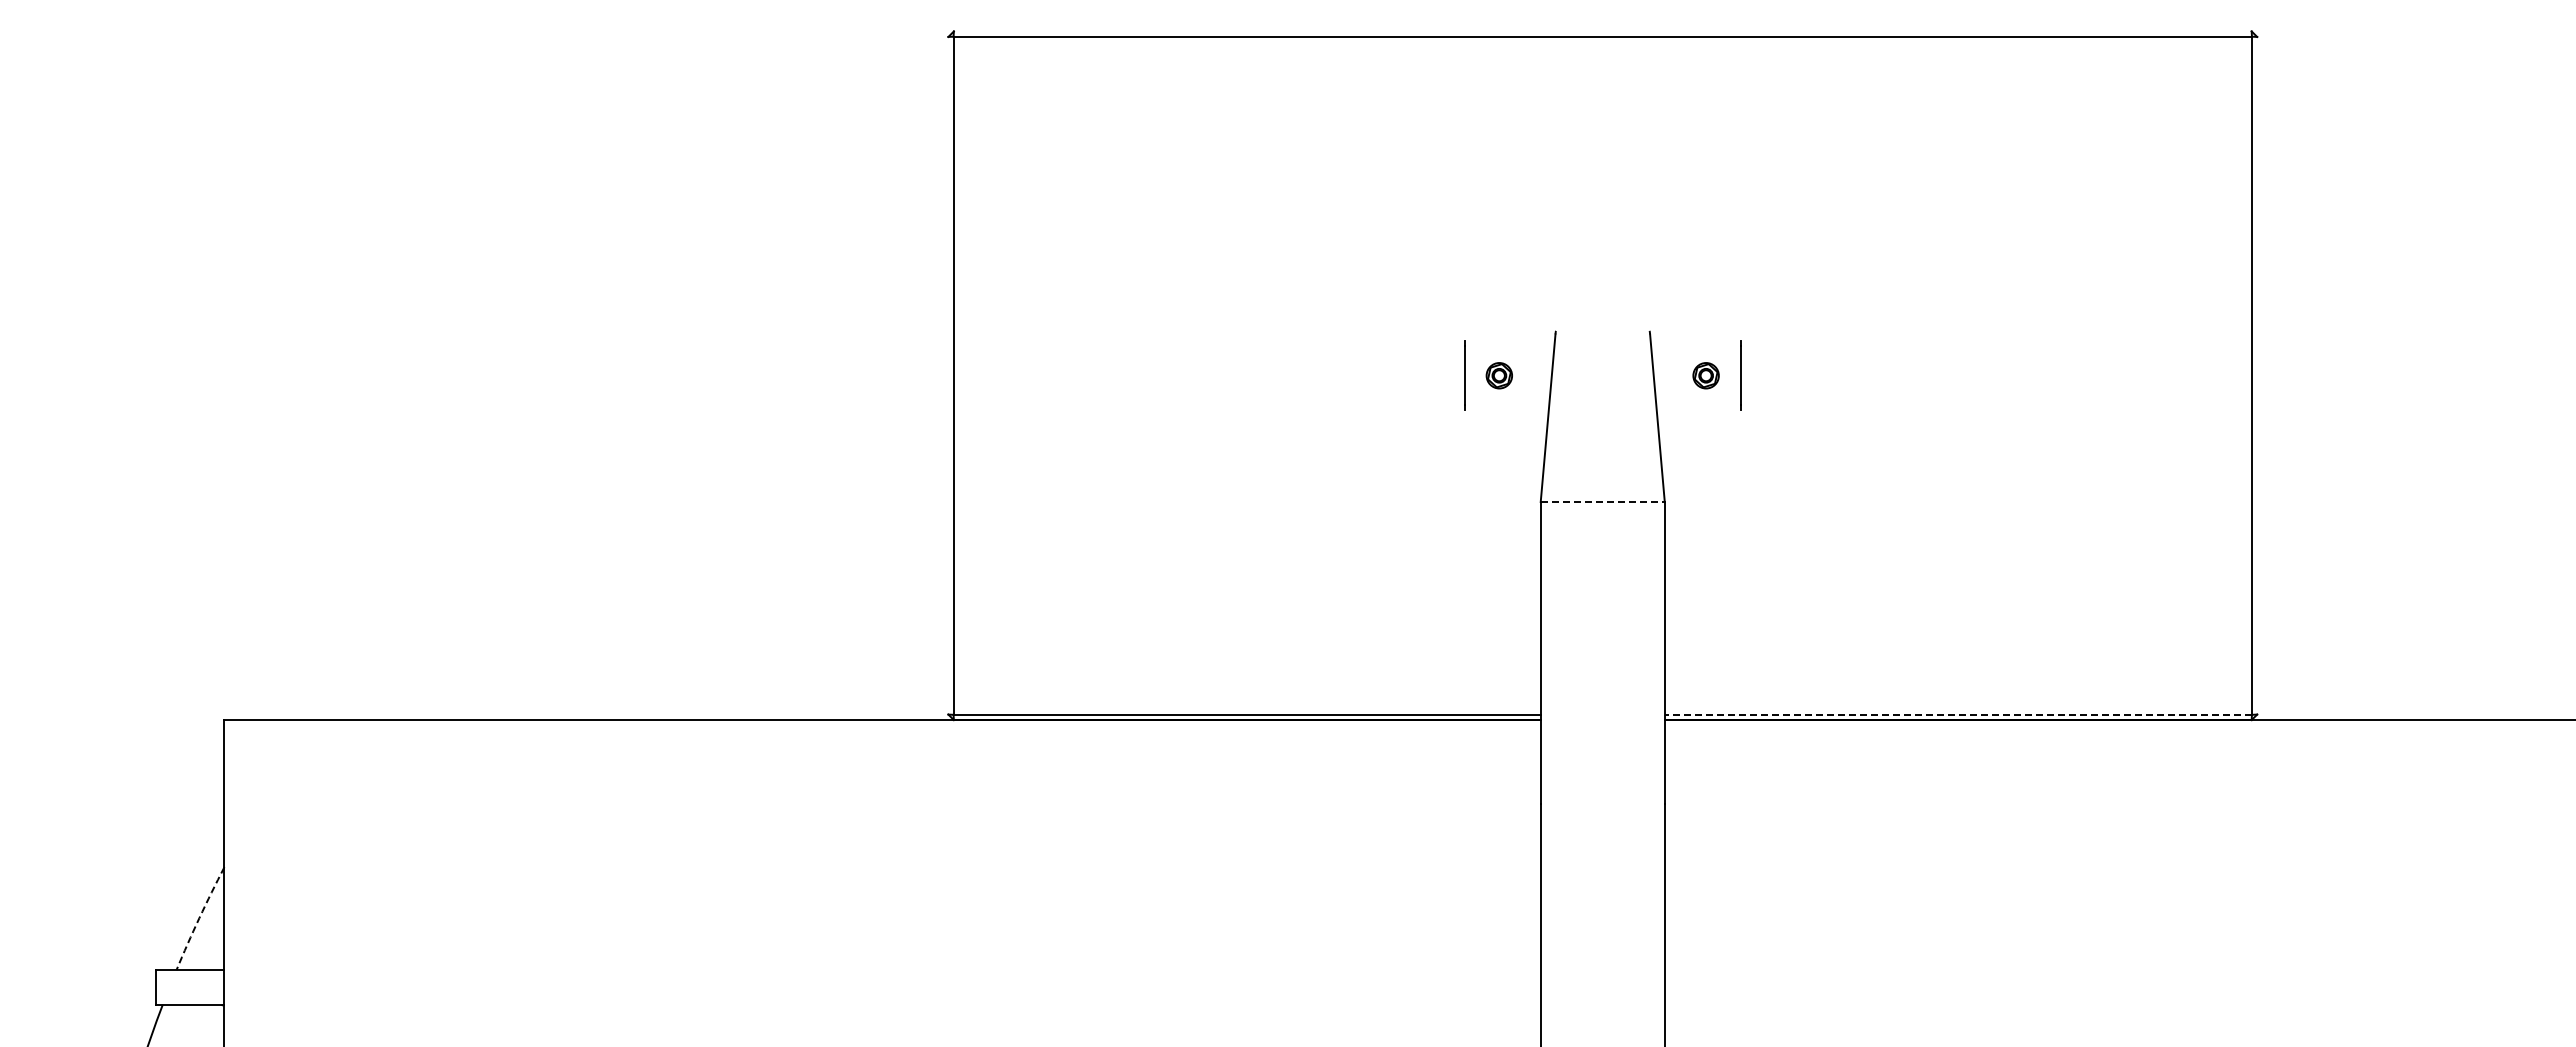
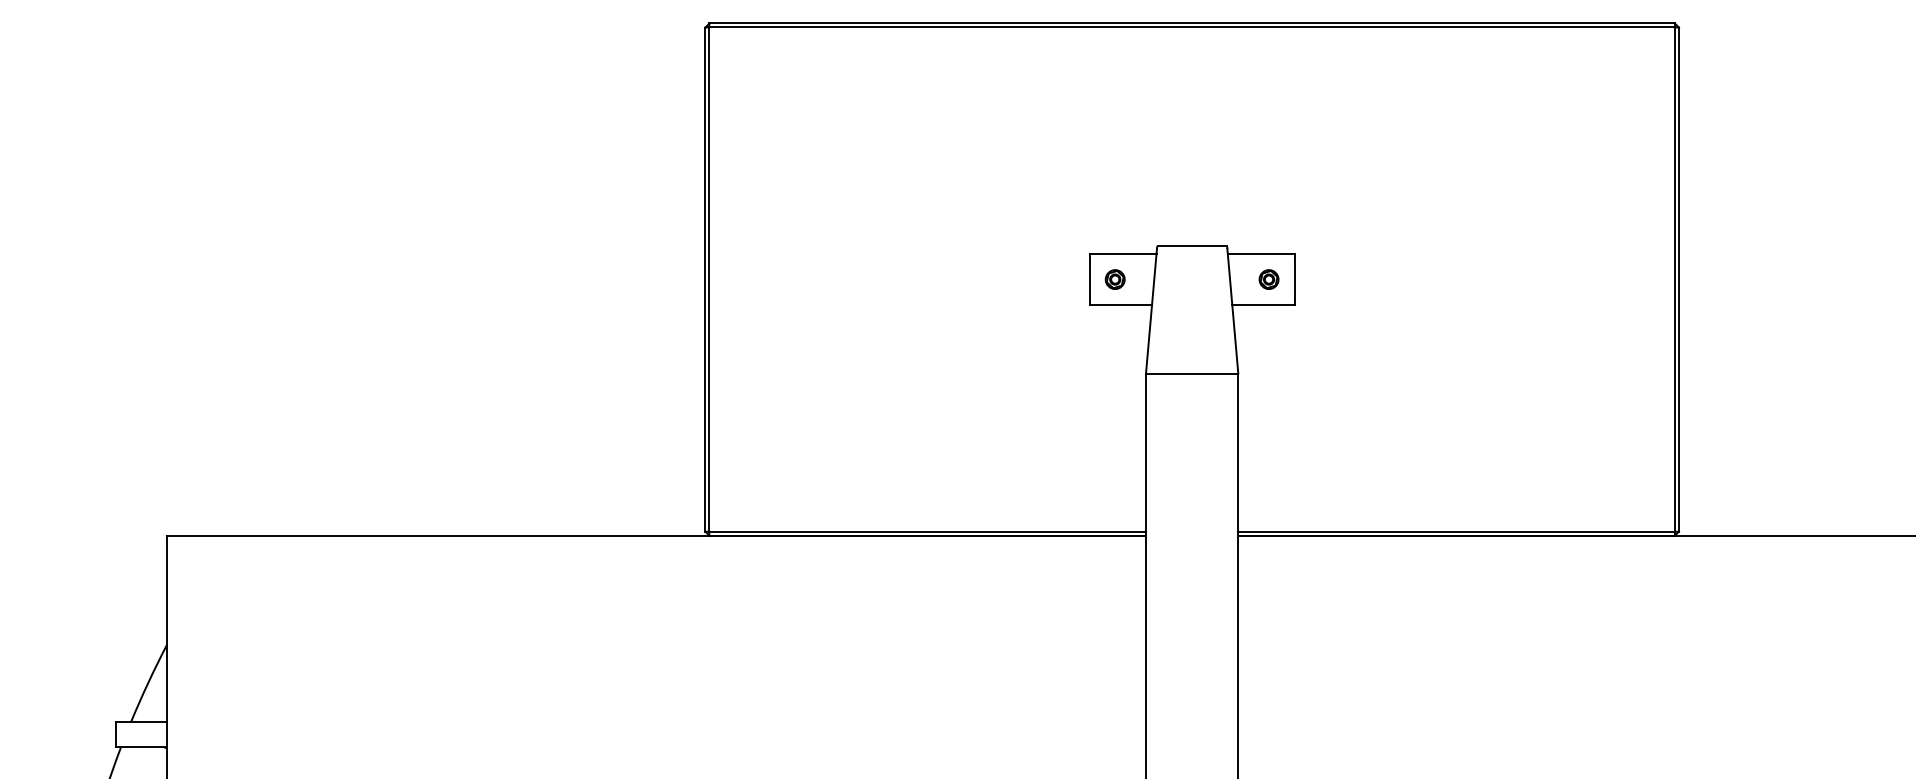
line: (1602, 31) -> (1191, 23), added
line: (1602, 330) -> (1191, 245), added
line: (1509, 341) -> (1122, 254), added
line: (1695, 341) -> (1261, 254), added
line: (948, 375) -> (705, 279), added
line: (2257, 375) -> (1679, 279), added
line: (1506, 410) -> (1120, 305), added
line: (1698, 410) -> (1263, 305), added
line: (1603, 502) -> (1192, 373), dashed -> solid
line: (1958, 714) -> (1456, 531), dashed -> solid
arc: (199, 918) -> (148, 683), dashed -> solid

